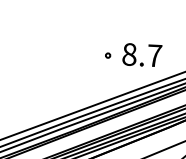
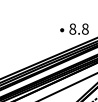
text: (155, 54) -> (85, 28), 8.7 -> 8.8

